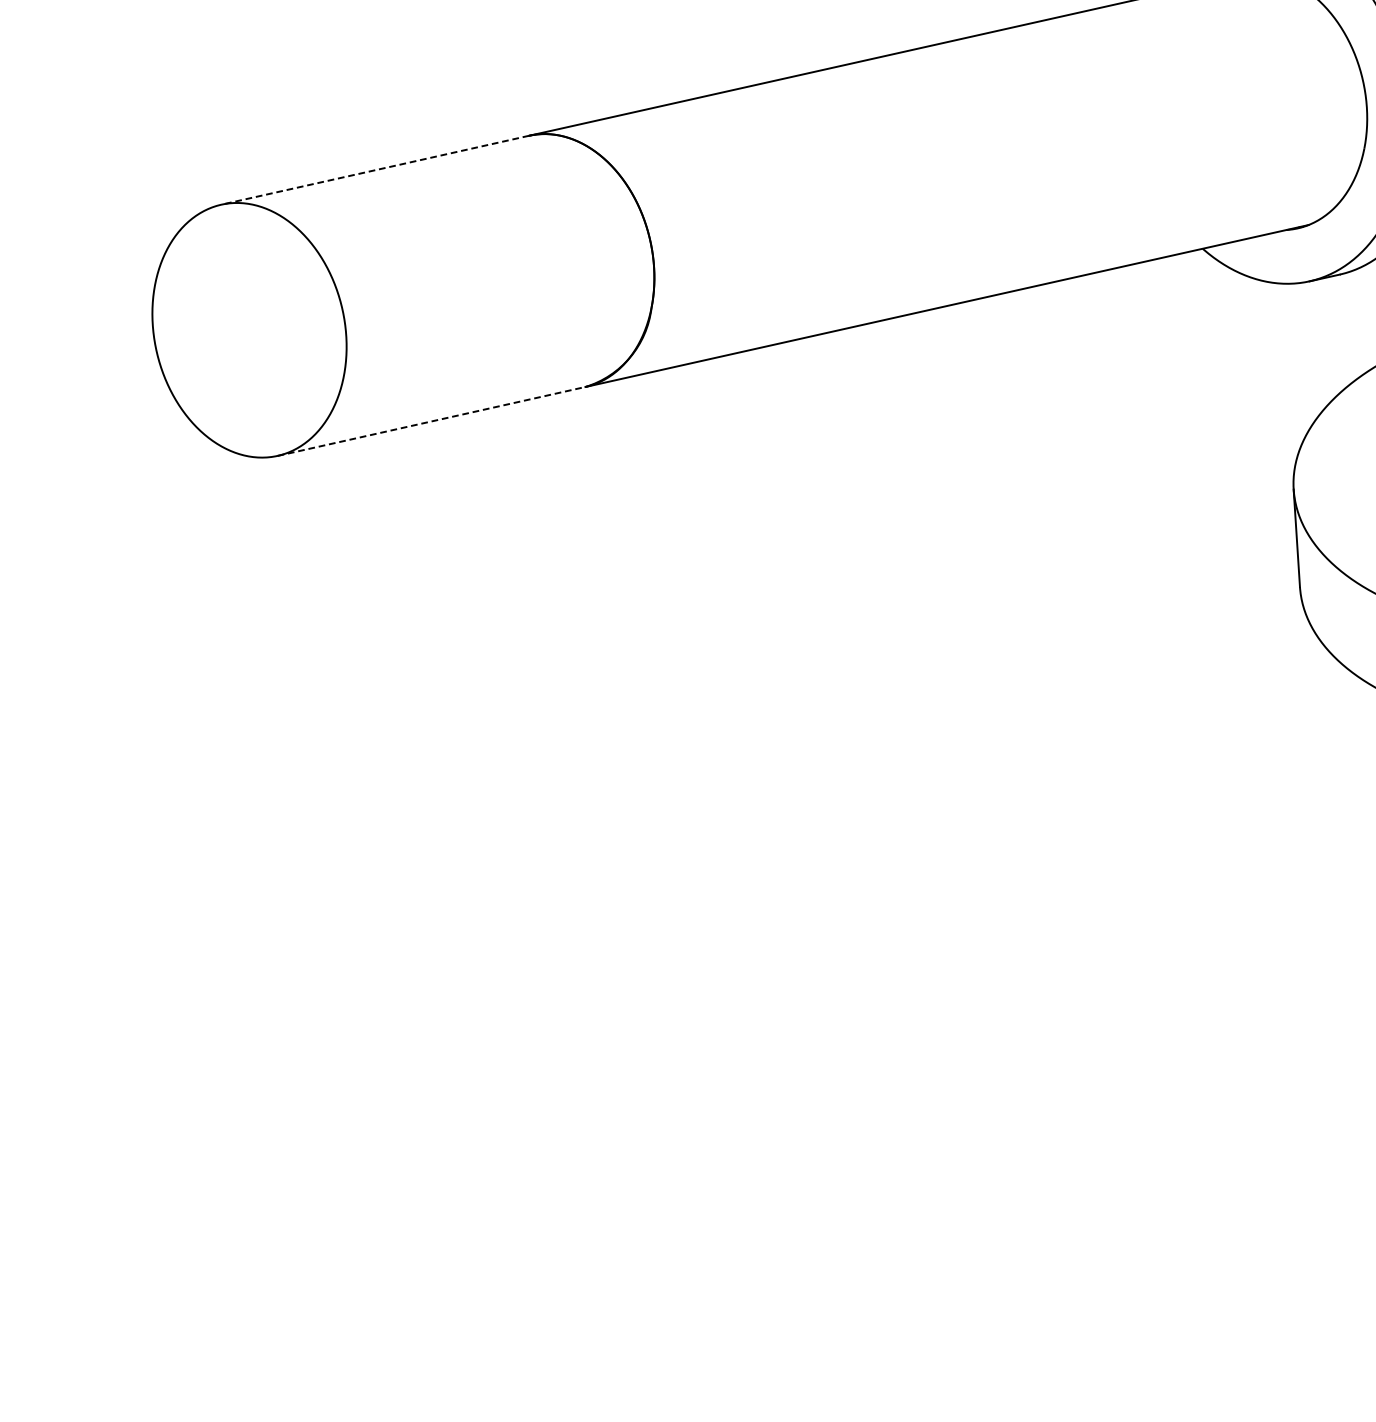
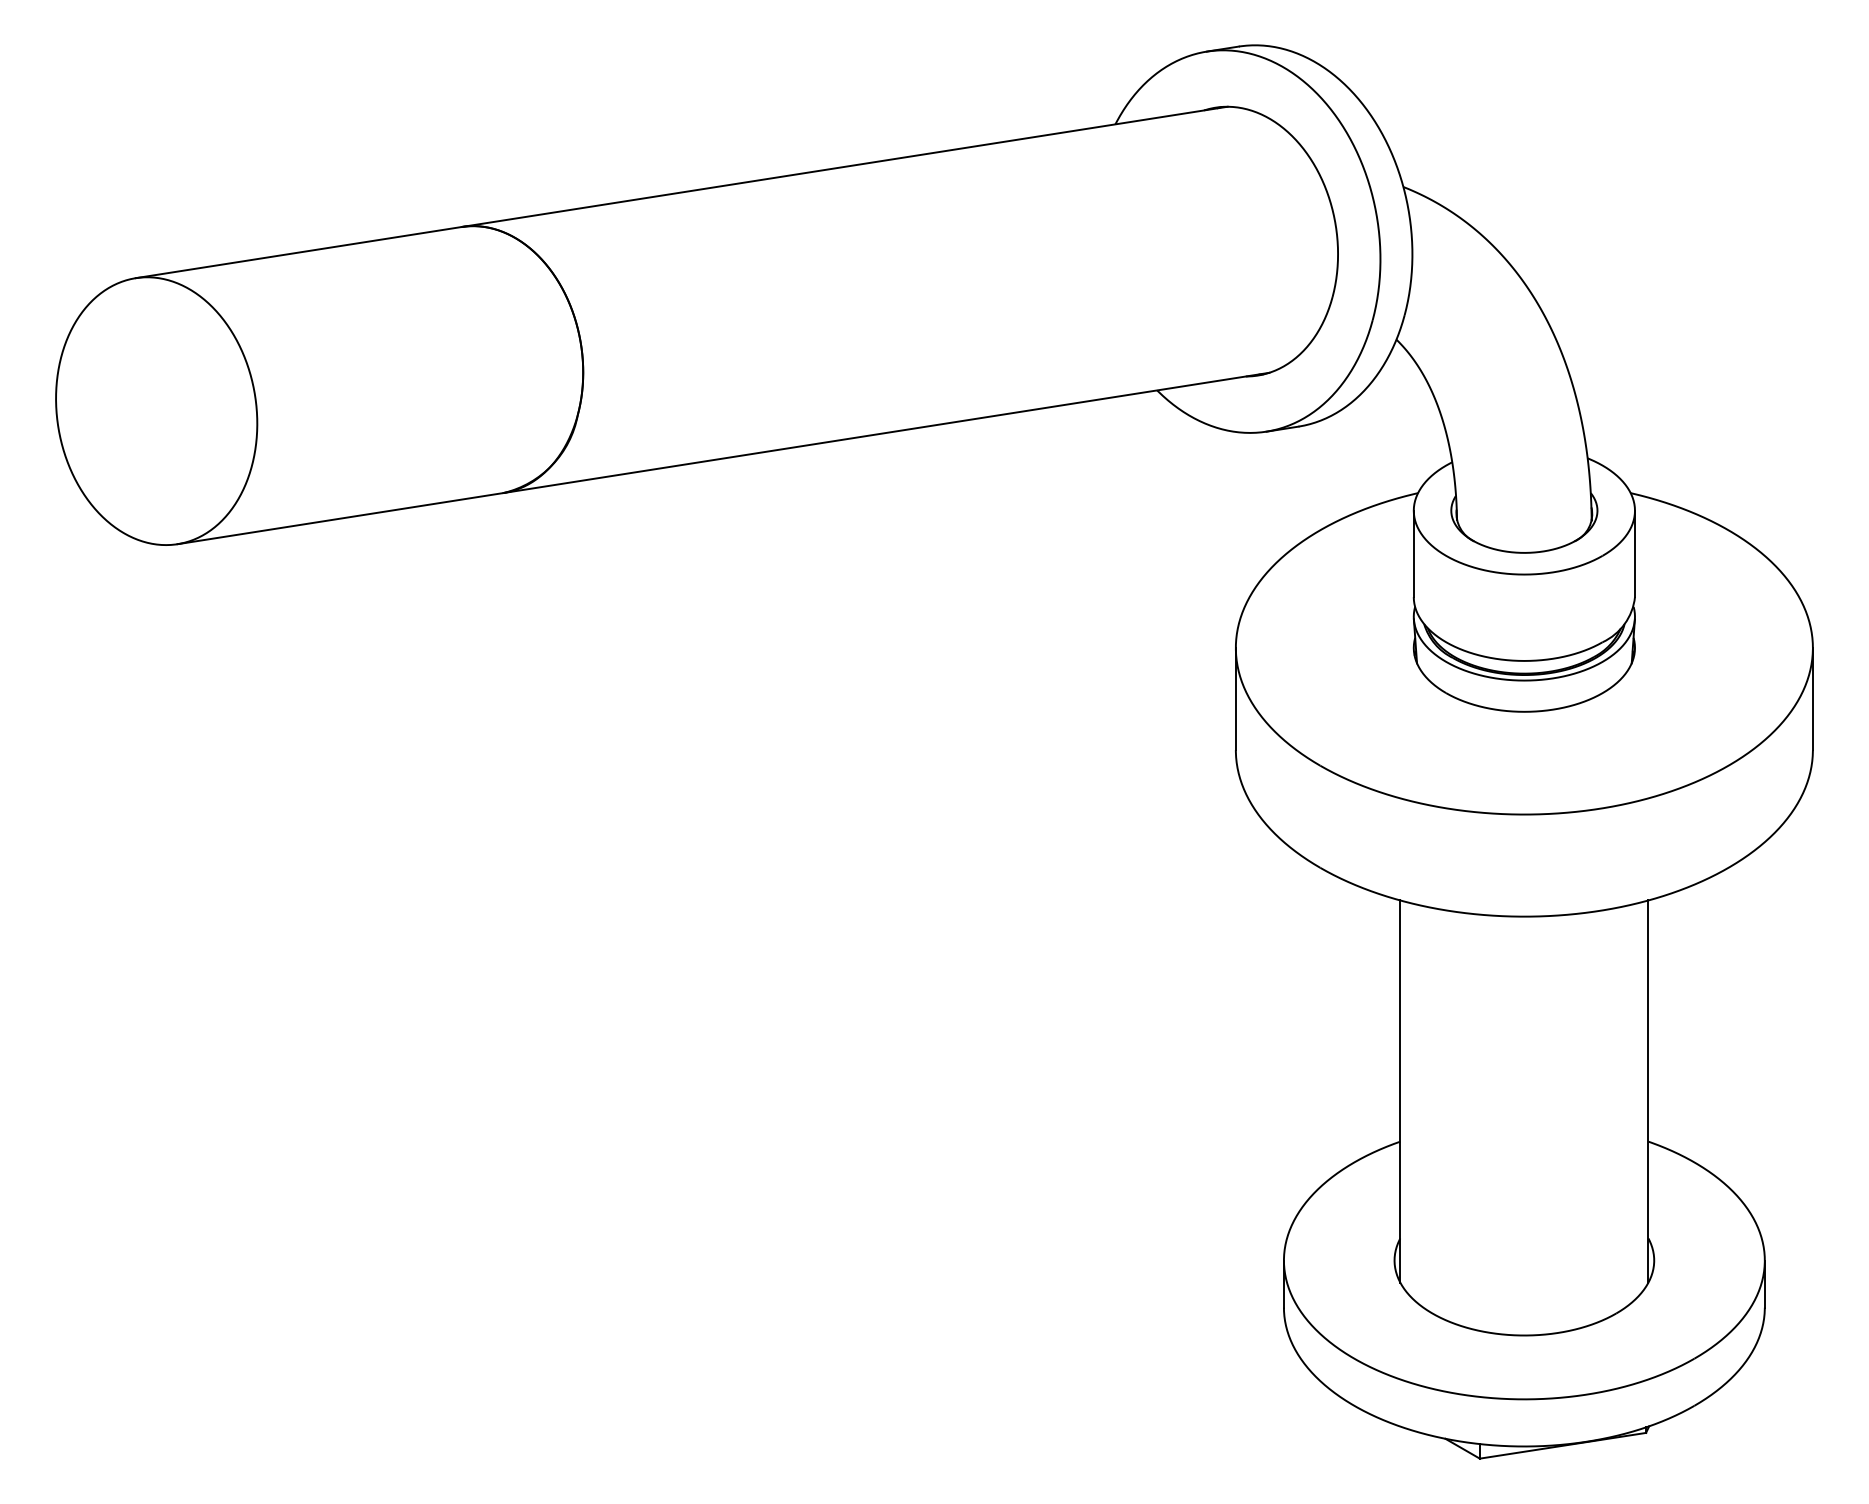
line: (375, 170) -> (298, 252), dashed -> solid
line: (431, 421) -> (340, 518), dashed -> solid

